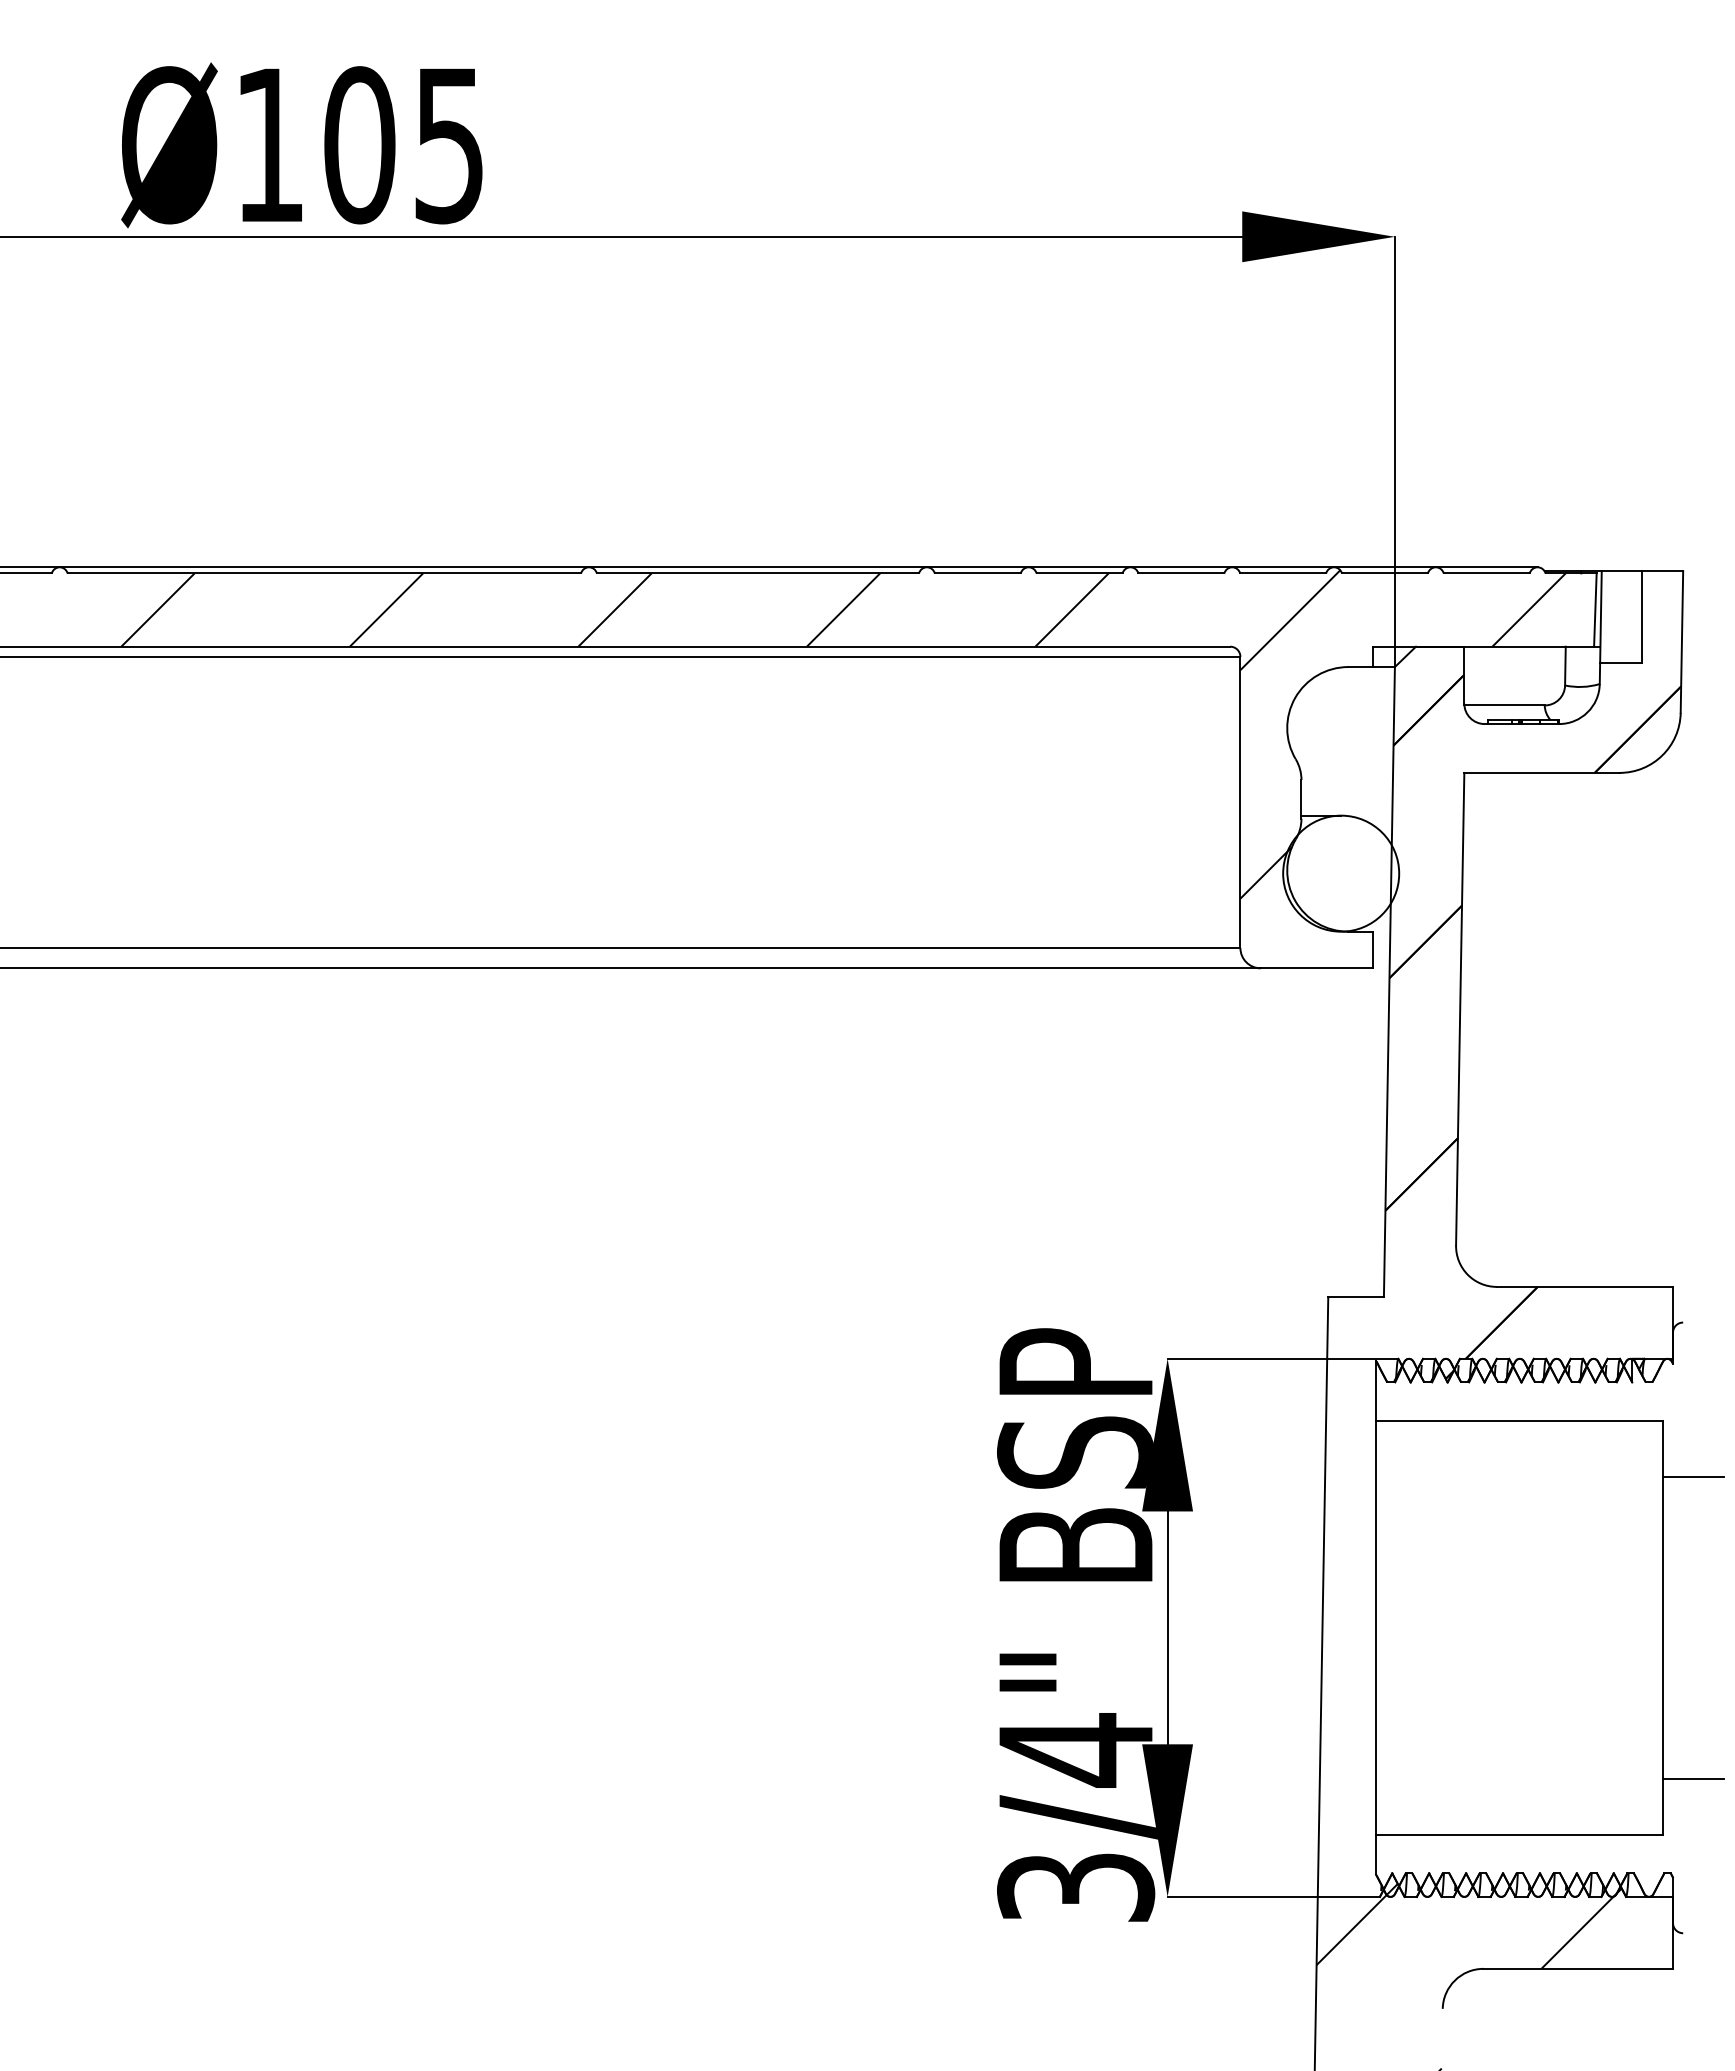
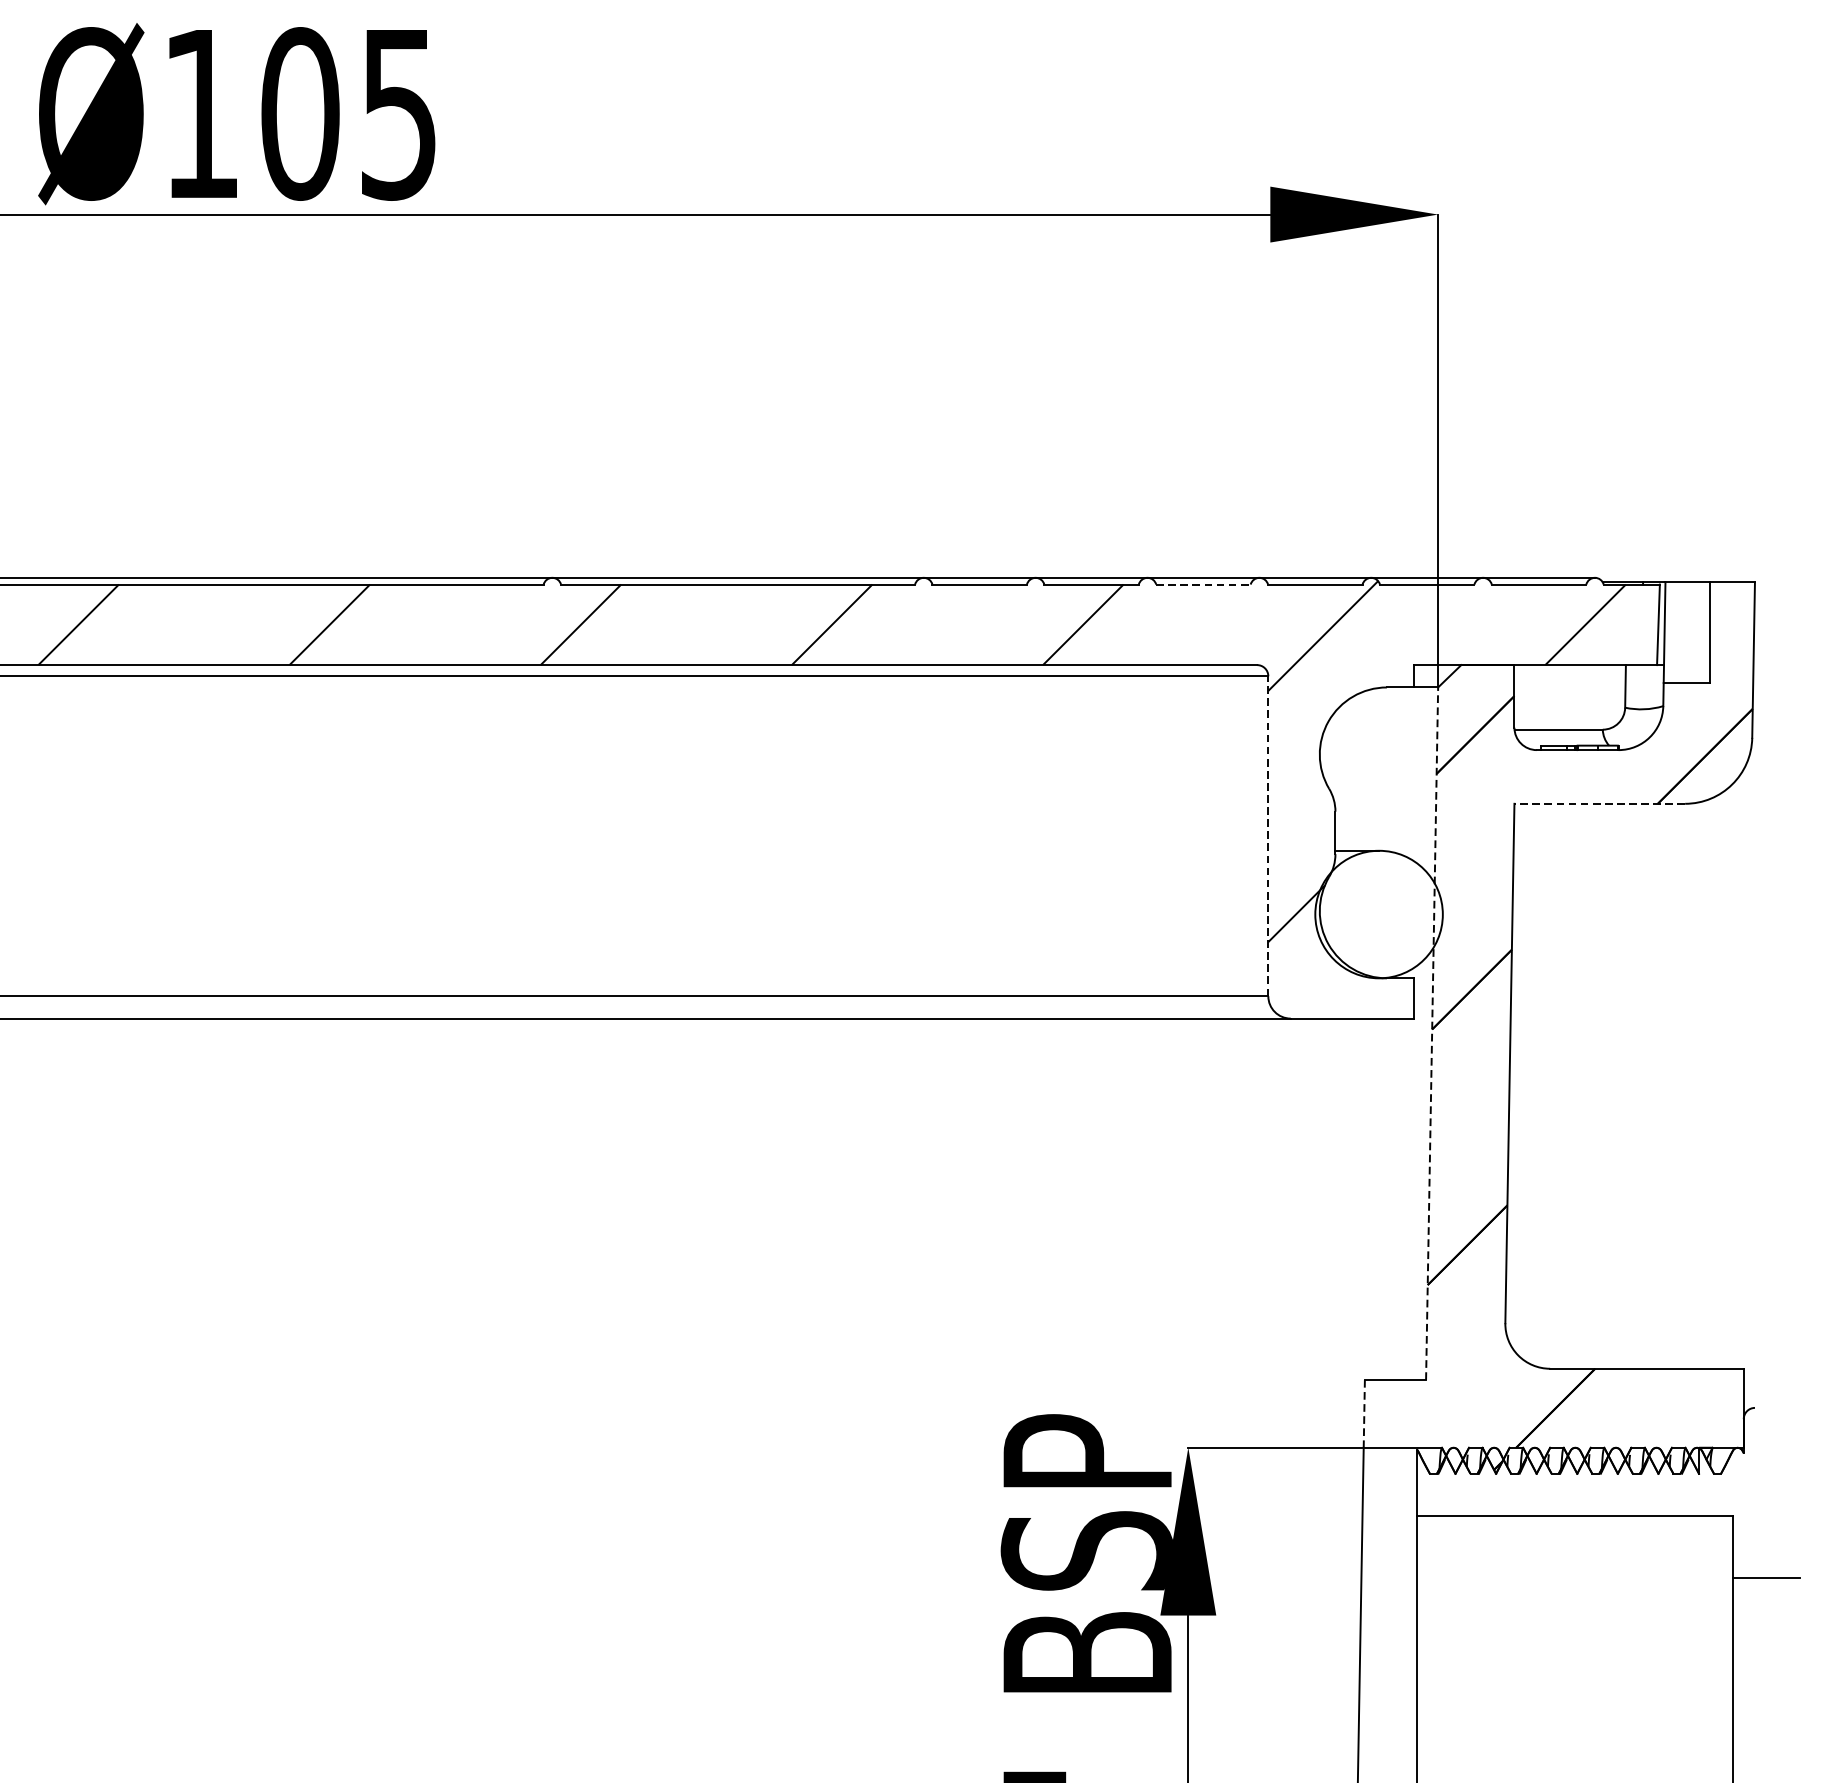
line: (1181, 573) -> (1203, 584), solid -> dashed
line: (1541, 772) -> (1599, 803), solid -> dashed
line: (1240, 802) -> (1268, 836), solid -> dashed
line: (1389, 981) -> (1432, 1033), solid -> dashed
line: (1327, 1327) -> (1364, 1413), solid -> dashed

